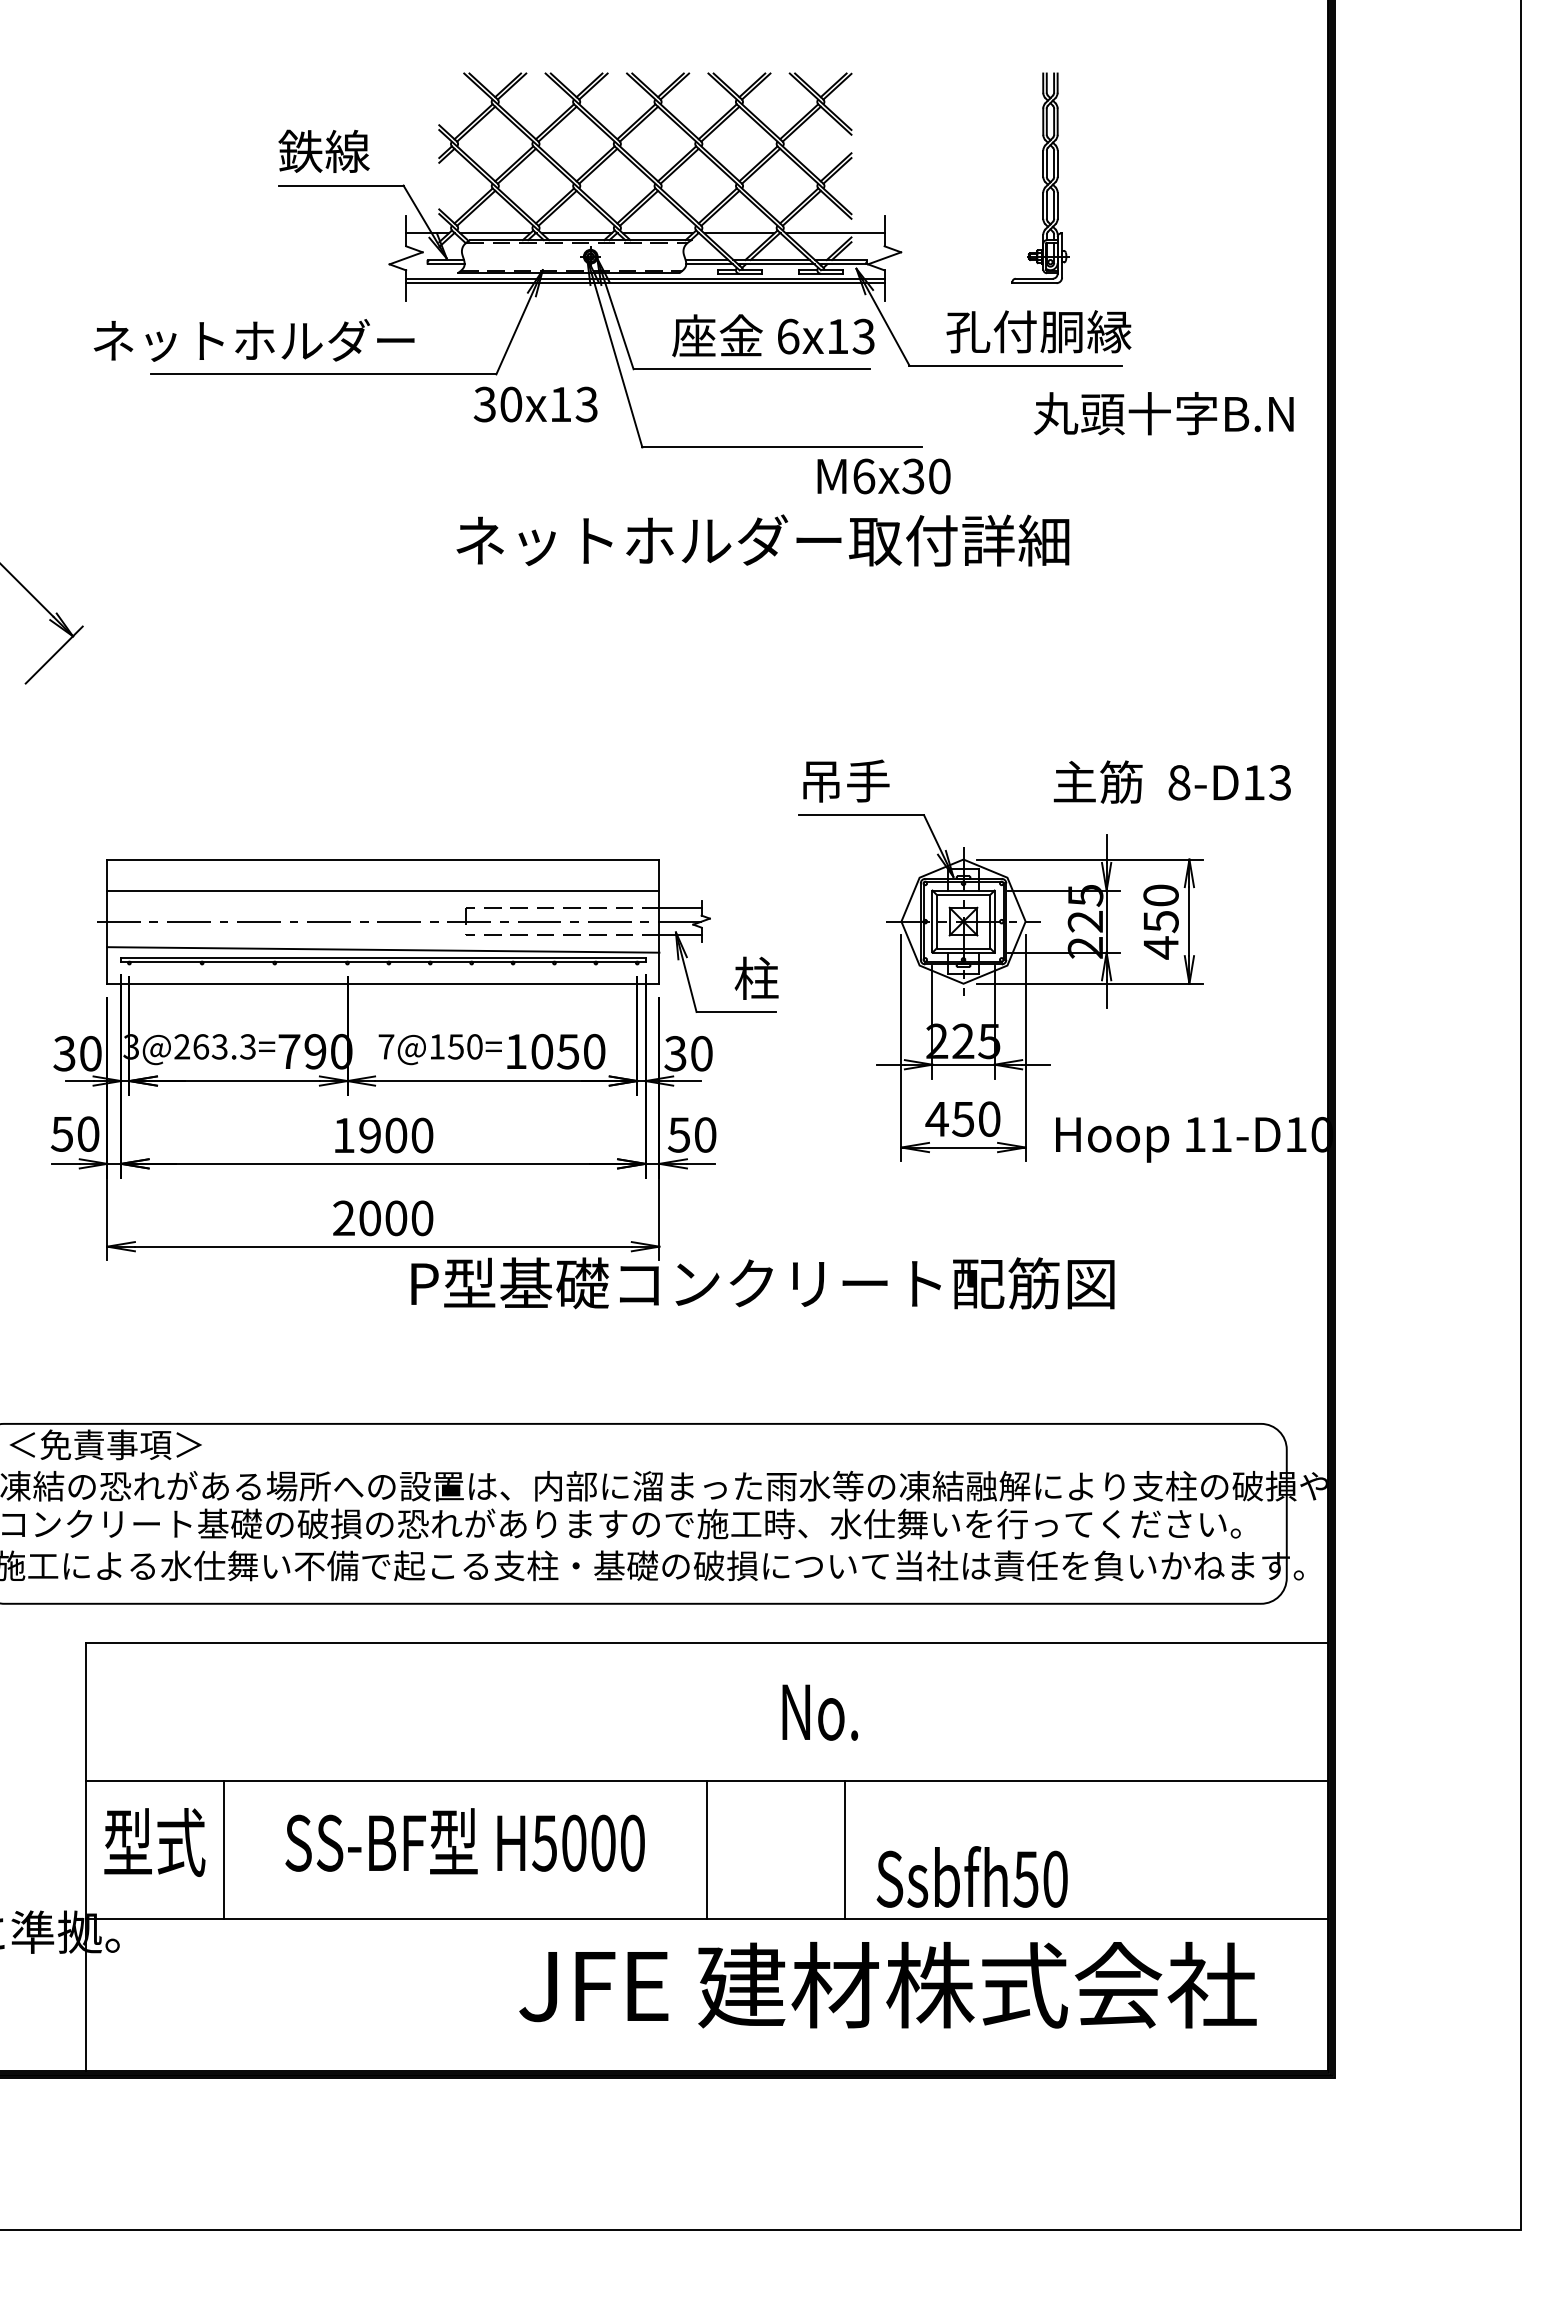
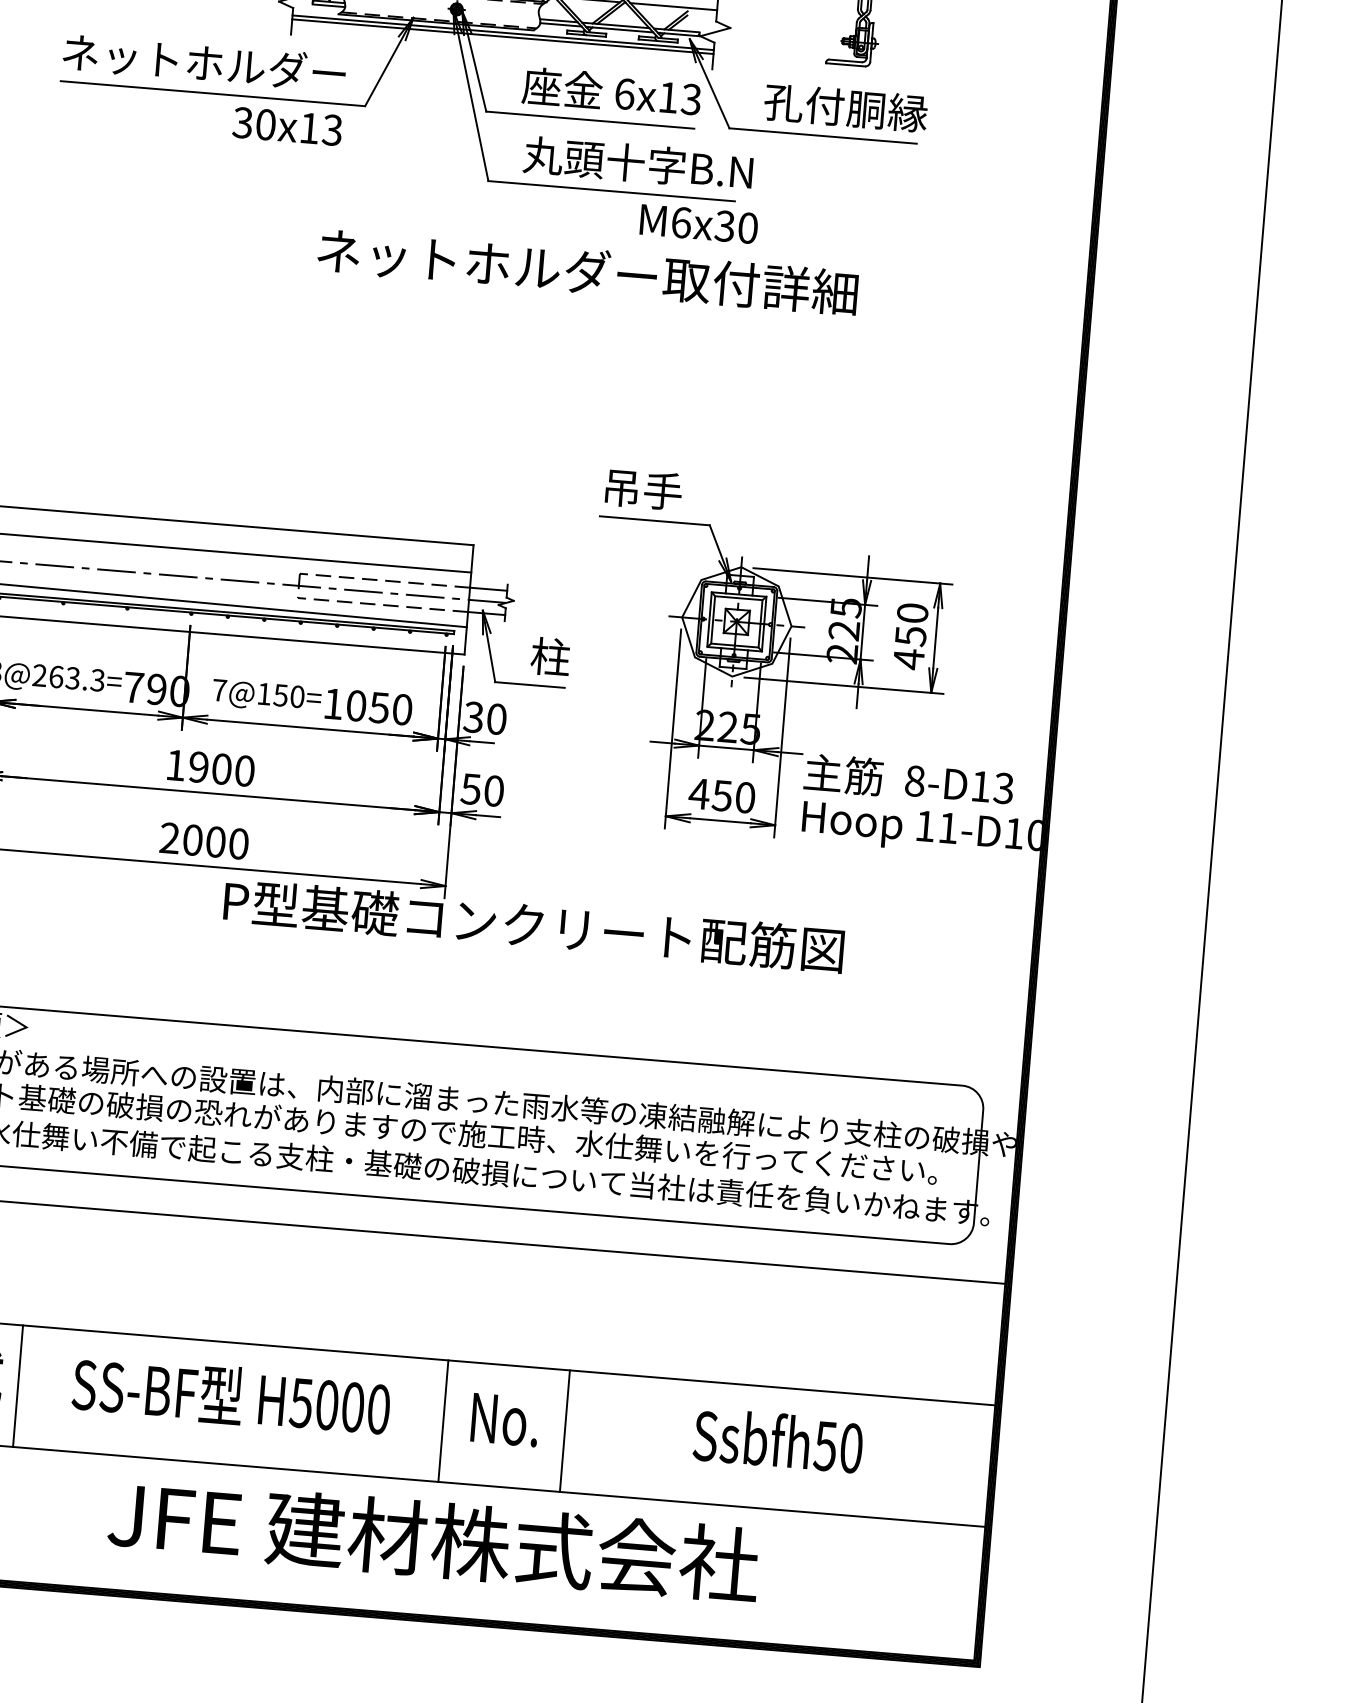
text: (253, 340) -> (203, 62), moved
text: (535, 404) -> (287, 126), moved
text: (1163, 413) -> (637, 163), moved
text: (1171, 781) -> (908, 779), moved
text: (820, 1712) -> (505, 1420), moved
text: (971, 1876) -> (777, 1439), moved
text: (887, 1985) -> (433, 1540), moved

